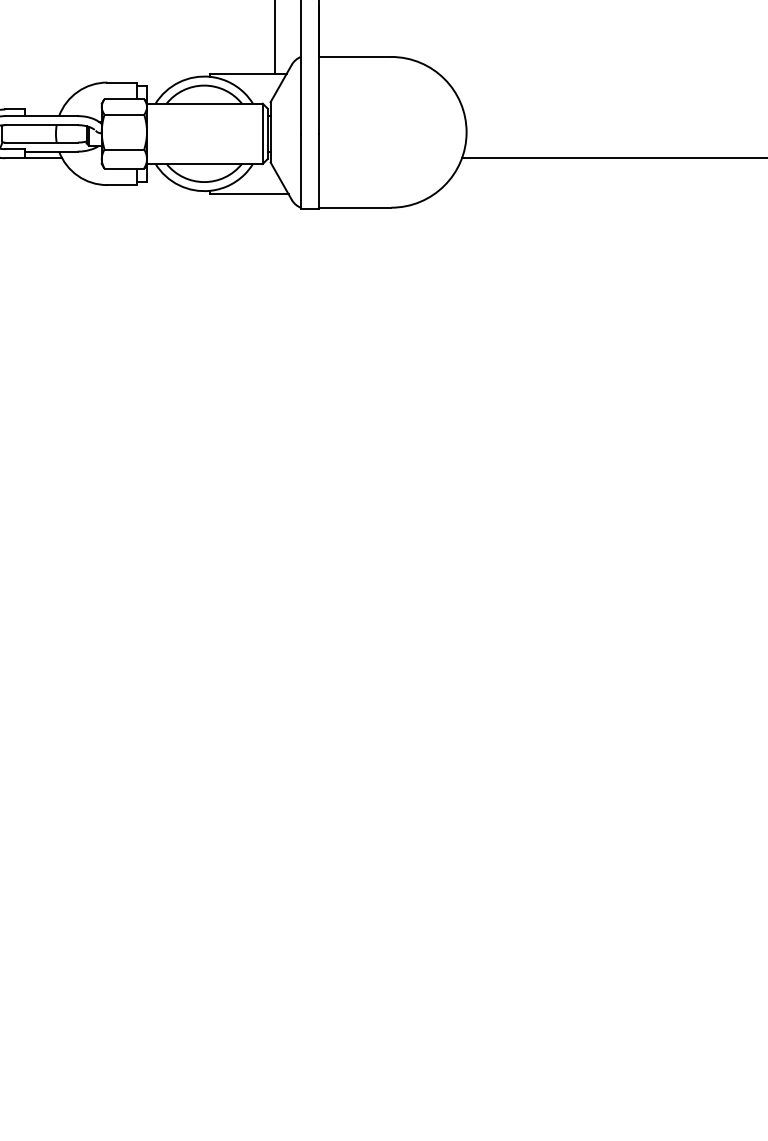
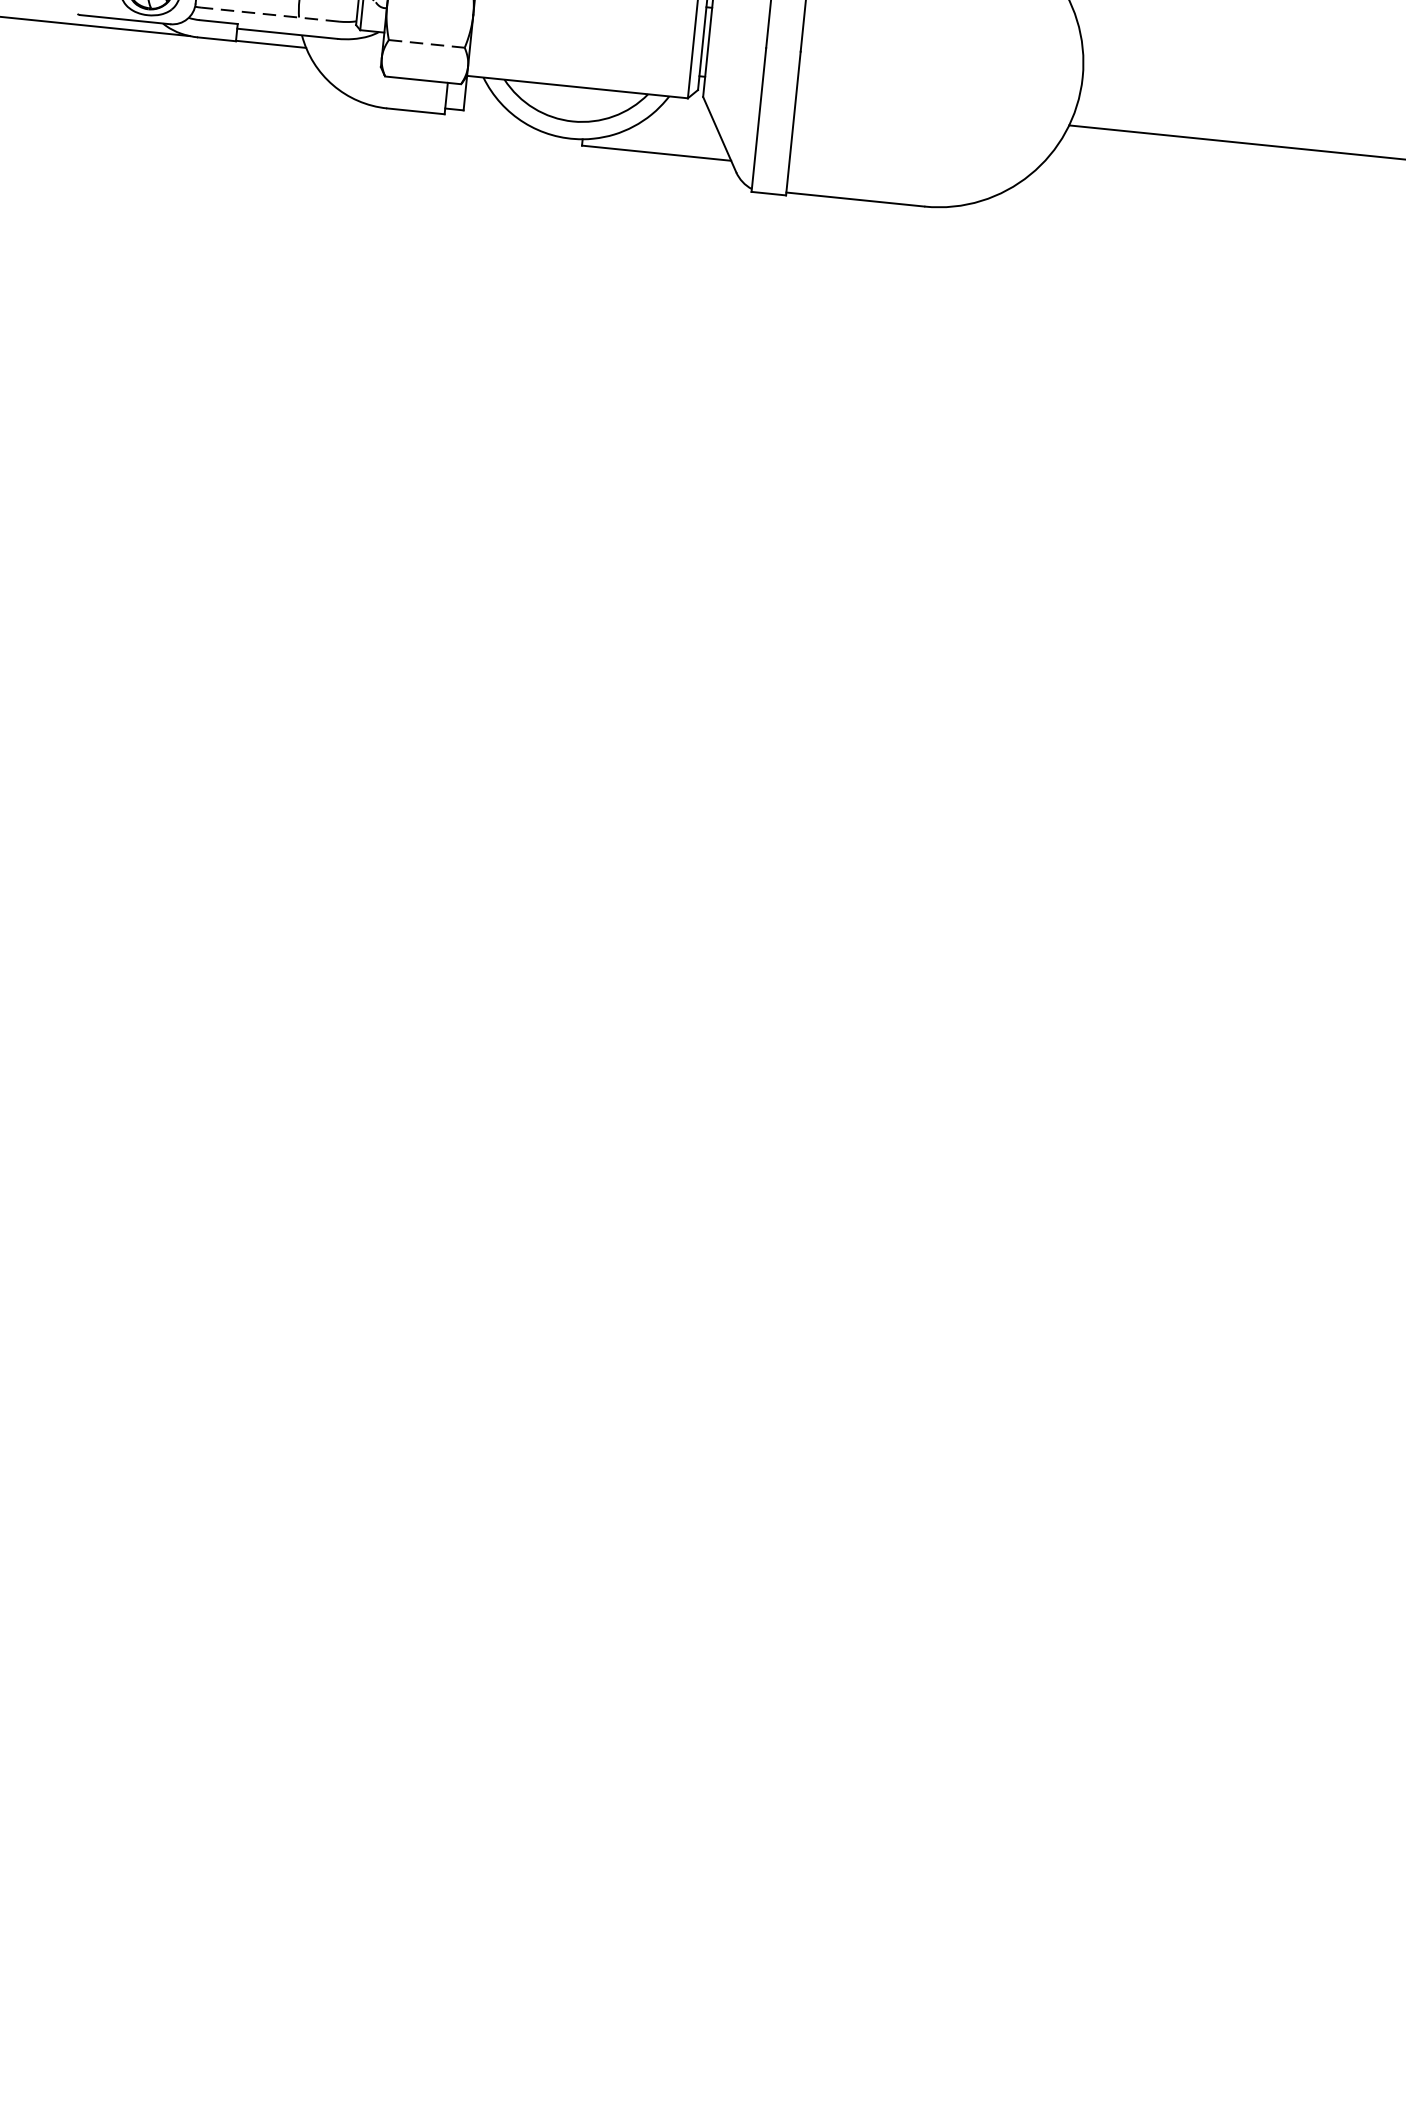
line: (40, 142) -> (268, 14), solid -> dashed
line: (124, 149) -> (427, 43), solid -> dashed

